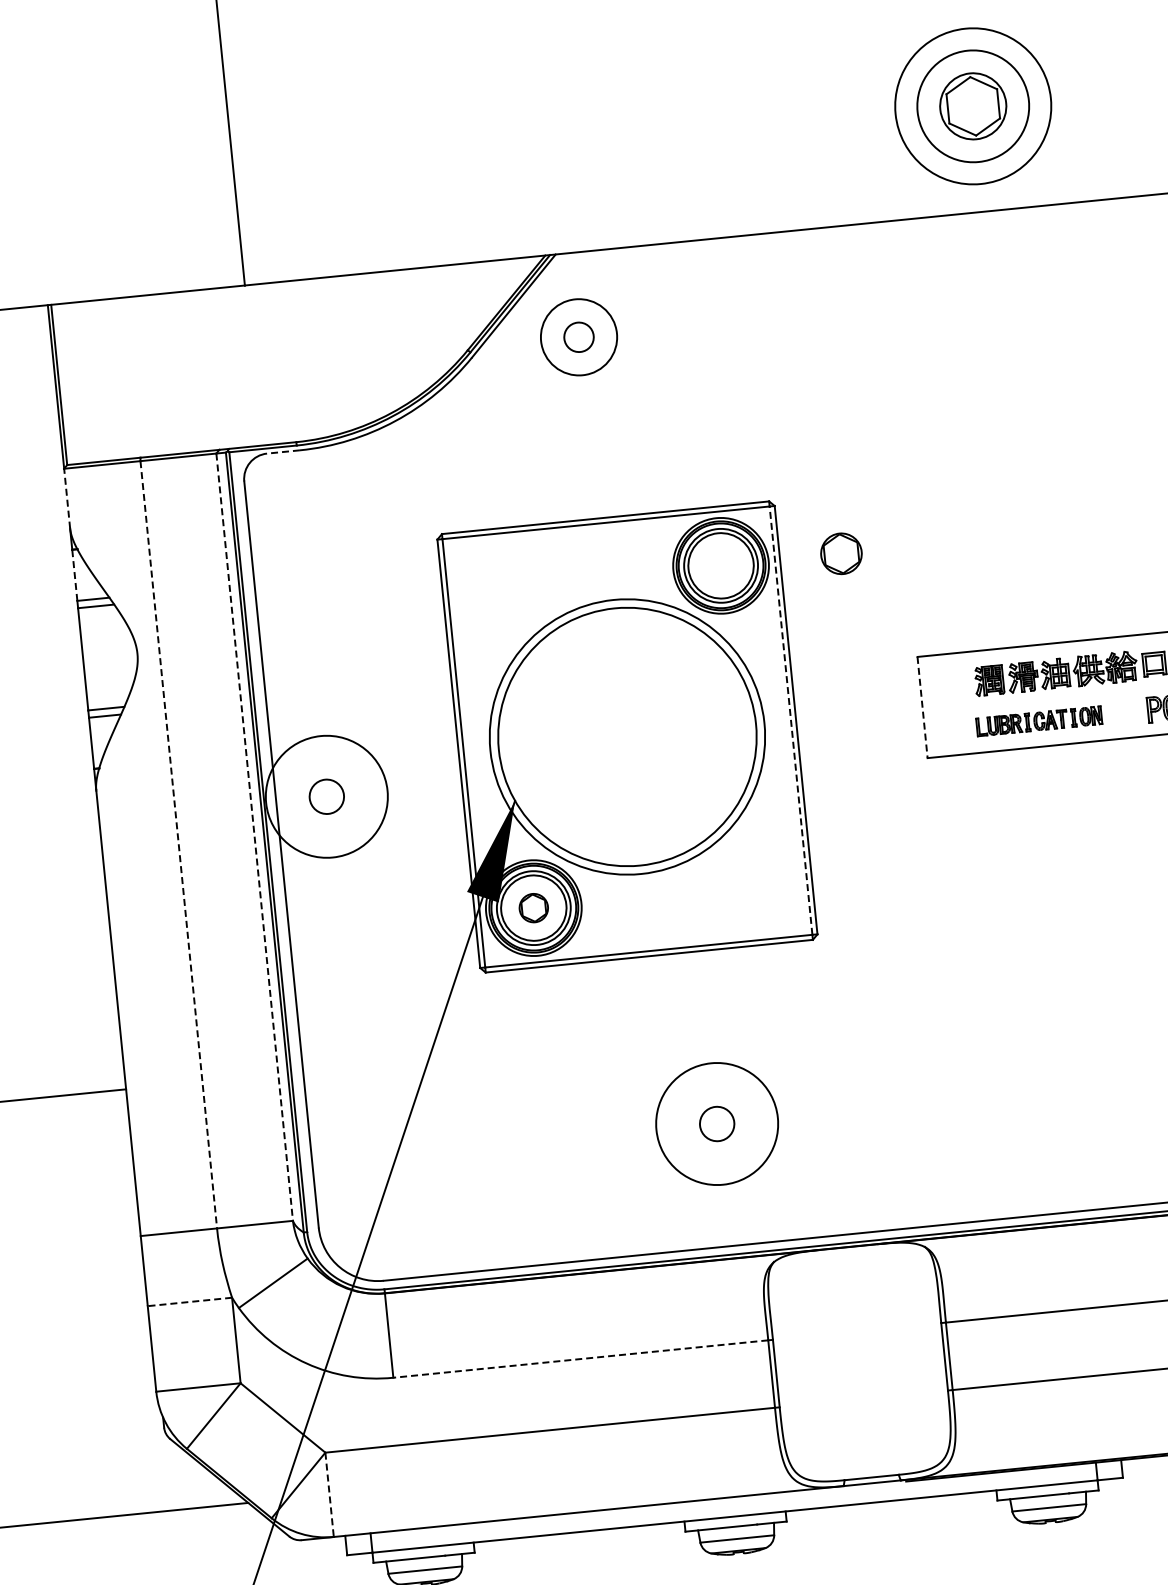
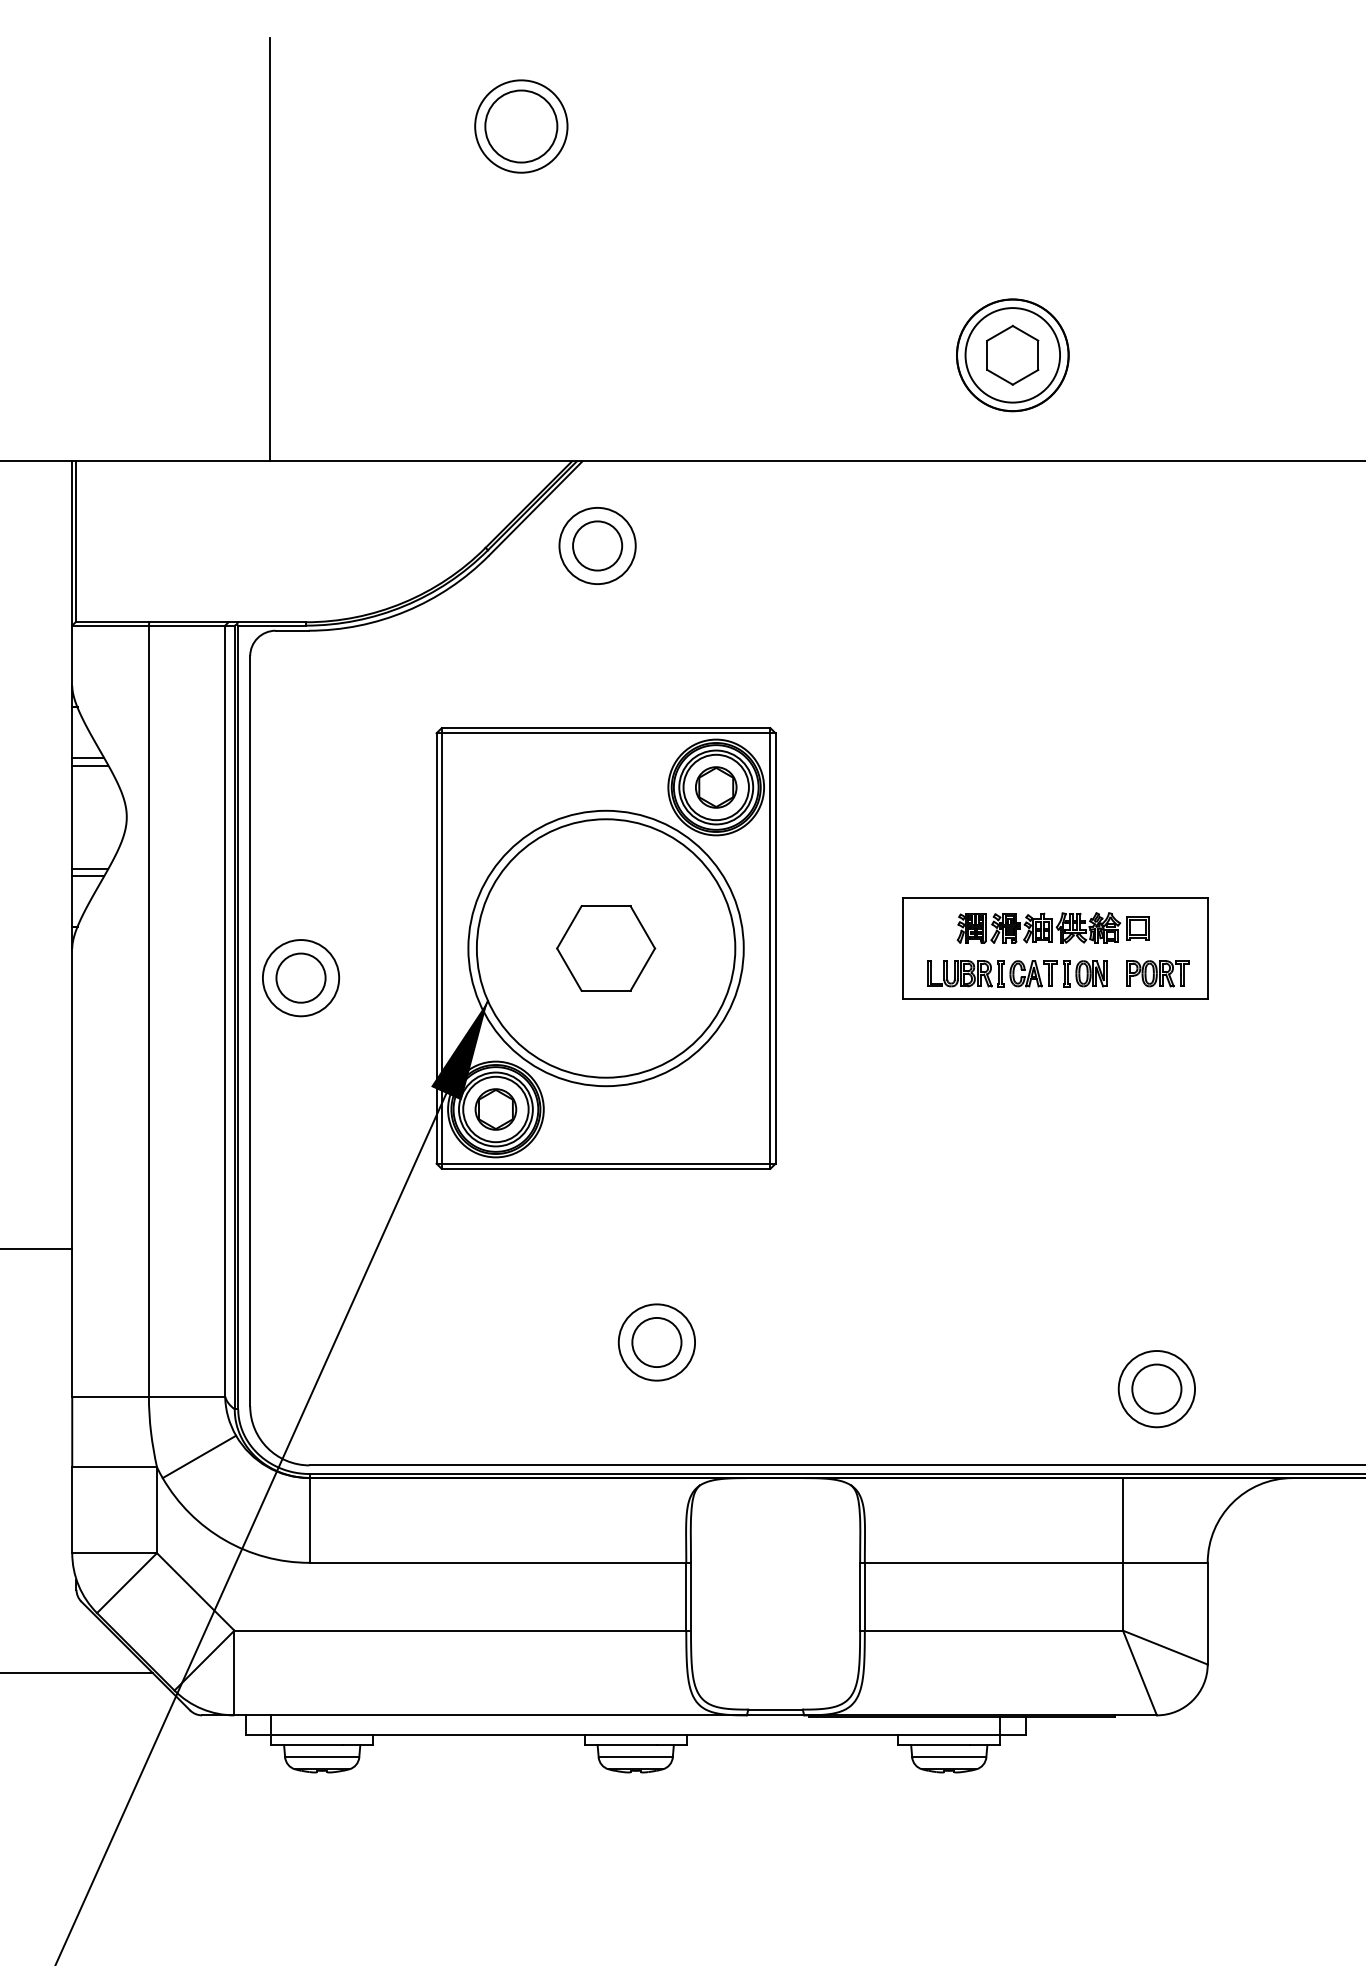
circle: (972, 106) -> (1012, 355), size x0.71
circle: (972, 106) -> (1012, 355), size x1.43
circle: (578, 336) -> (597, 545), size x1.67
line: (283, 451) -> (292, 630), dashed -> solid
line: (67, 498) -> (72, 655), dashed -> solid
part: (841, 553) -> (716, 787), moved
line: (75, 575) -> (72, 732), dashed -> solid
line: (922, 707) -> (902, 948), dashed -> solid
line: (791, 720) -> (770, 948), dashed -> solid
part: (1039, 721) -> (1017, 973), size x1.43
part: (627, 736) -> (606, 948), added
circle: (326, 796) -> (300, 977), size x1.43
circle: (326, 797) -> (300, 978), size x0.62
line: (255, 837) -> (225, 1011), dashed -> solid
line: (178, 845) -> (148, 1011), dashed -> solid
part: (533, 908) -> (495, 1109), size x1.43
circle: (716, 1124) -> (656, 1342), size x0.62
circle: (716, 1124) -> (656, 1342), size x1.43
line: (189, 1302) -> (114, 1467), dashed -> solid
line: (580, 1358) -> (497, 1562), dashed -> solid
line: (329, 1495) -> (234, 1673), dashed -> solid

